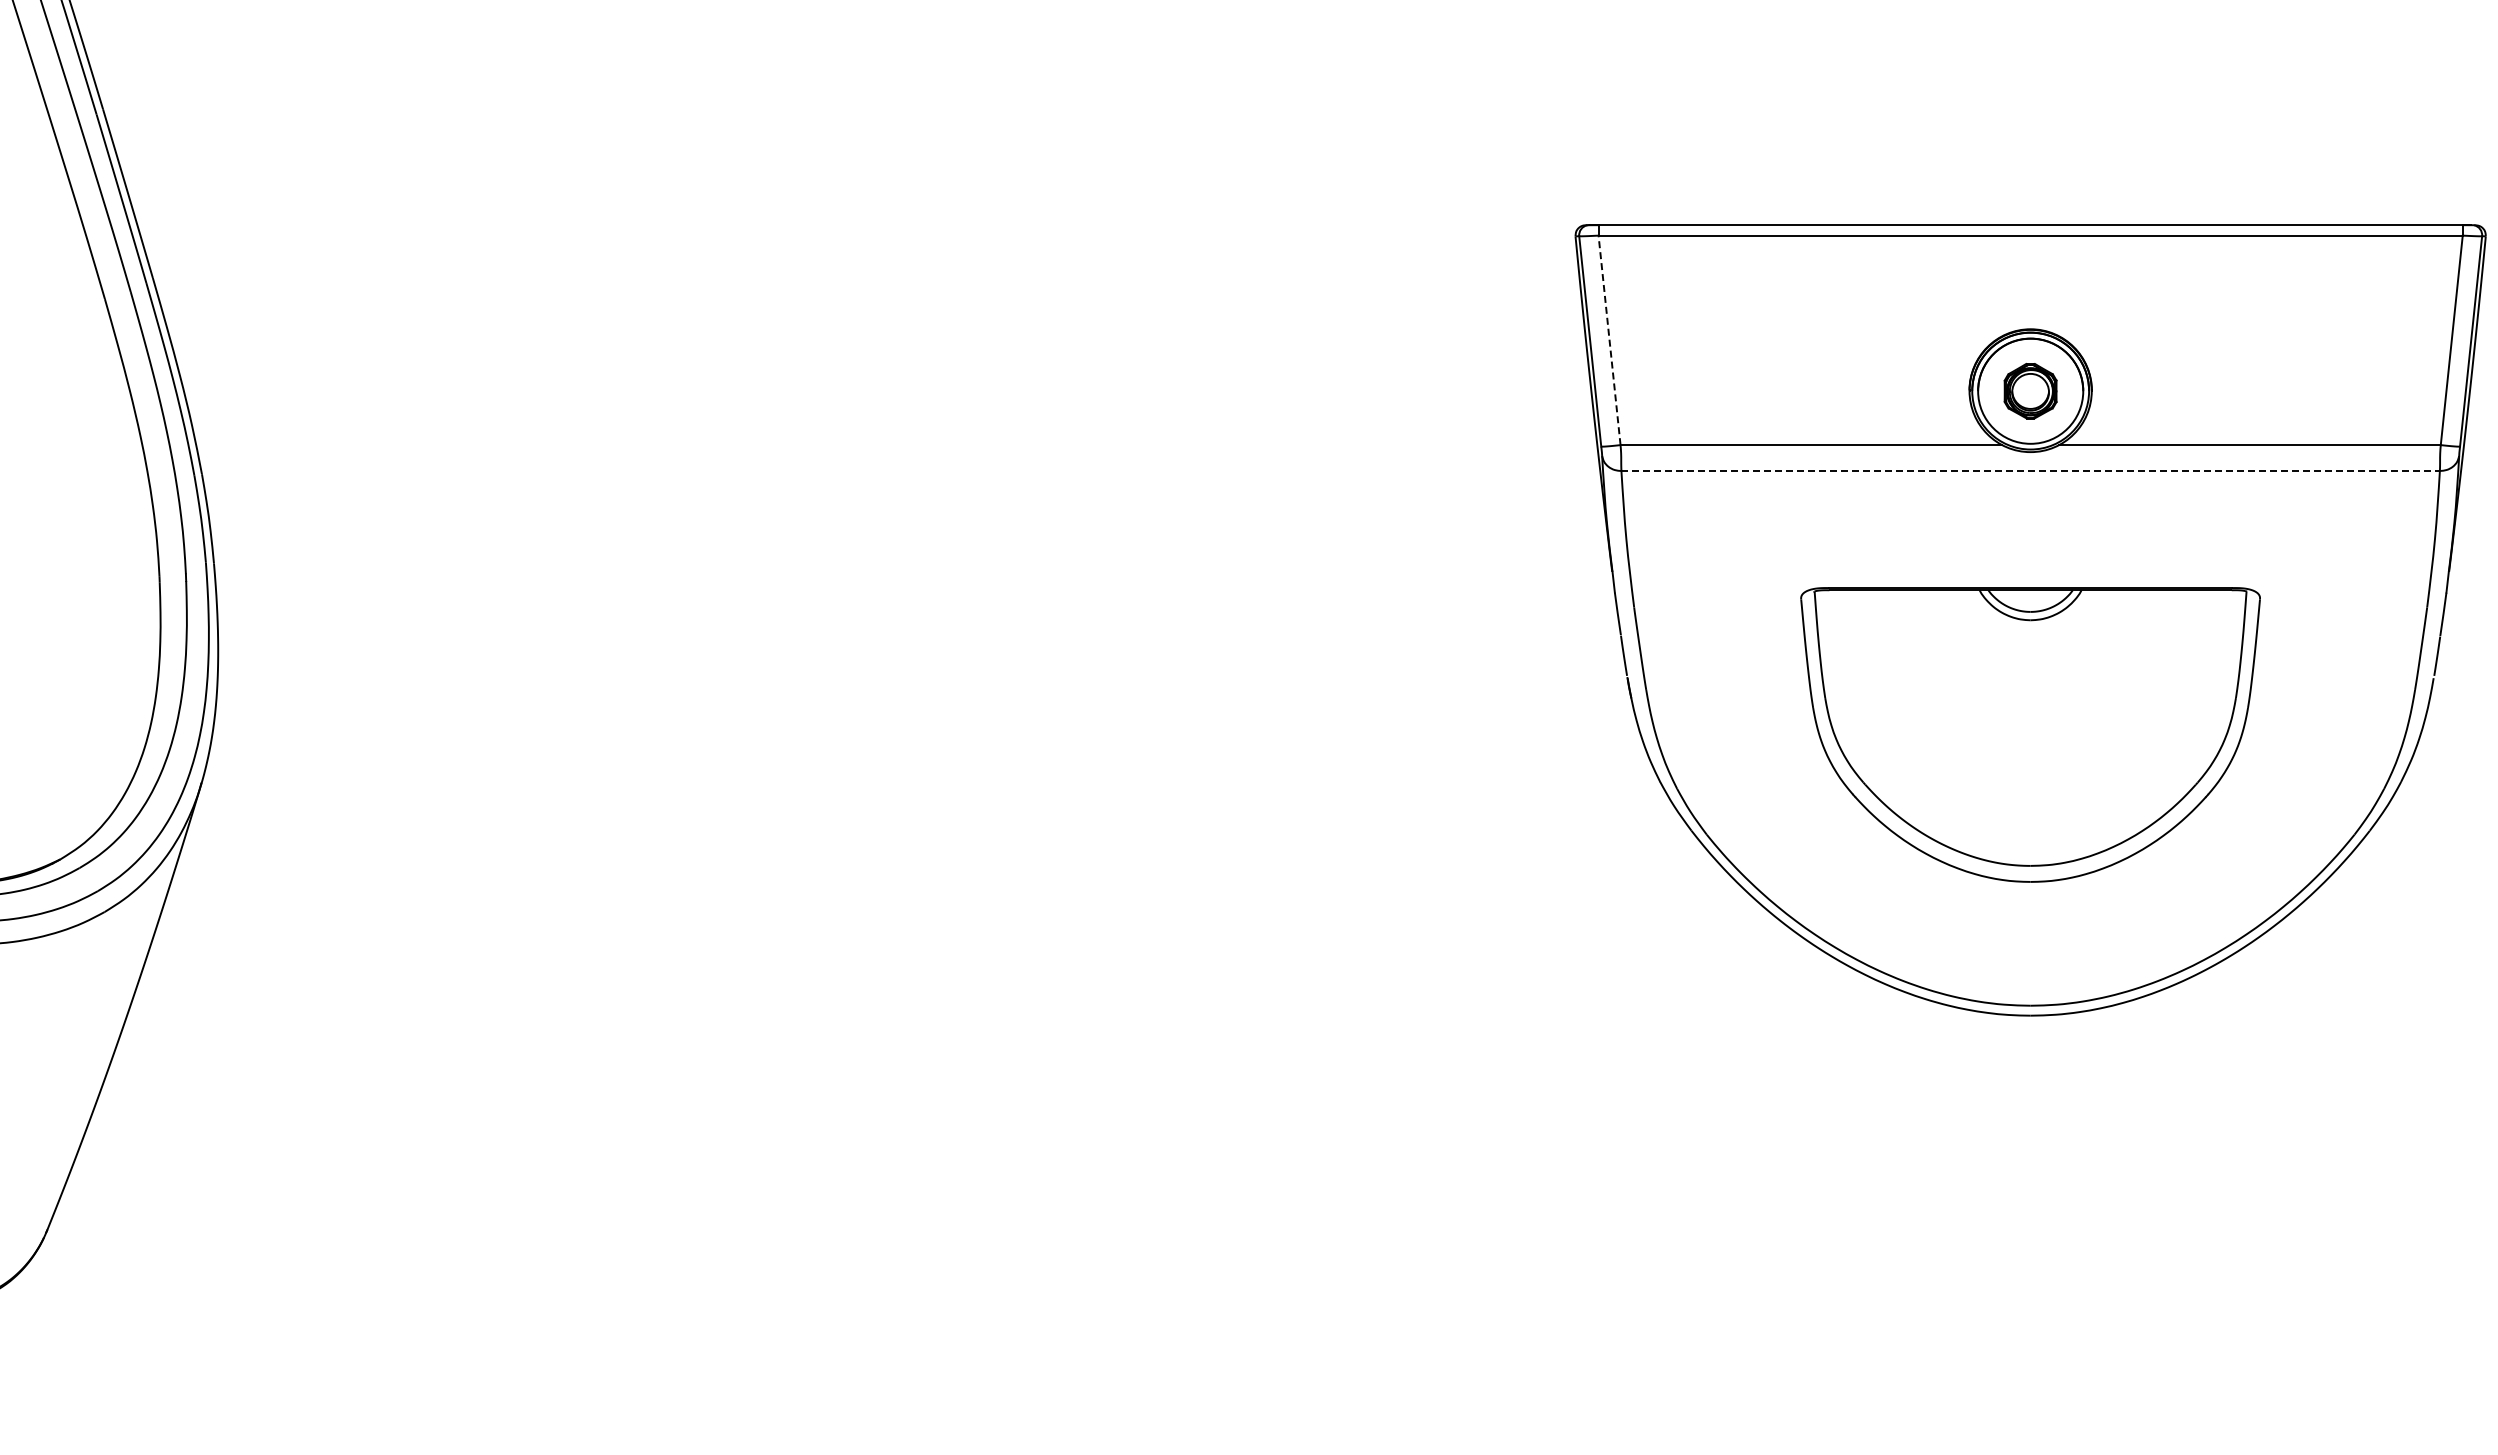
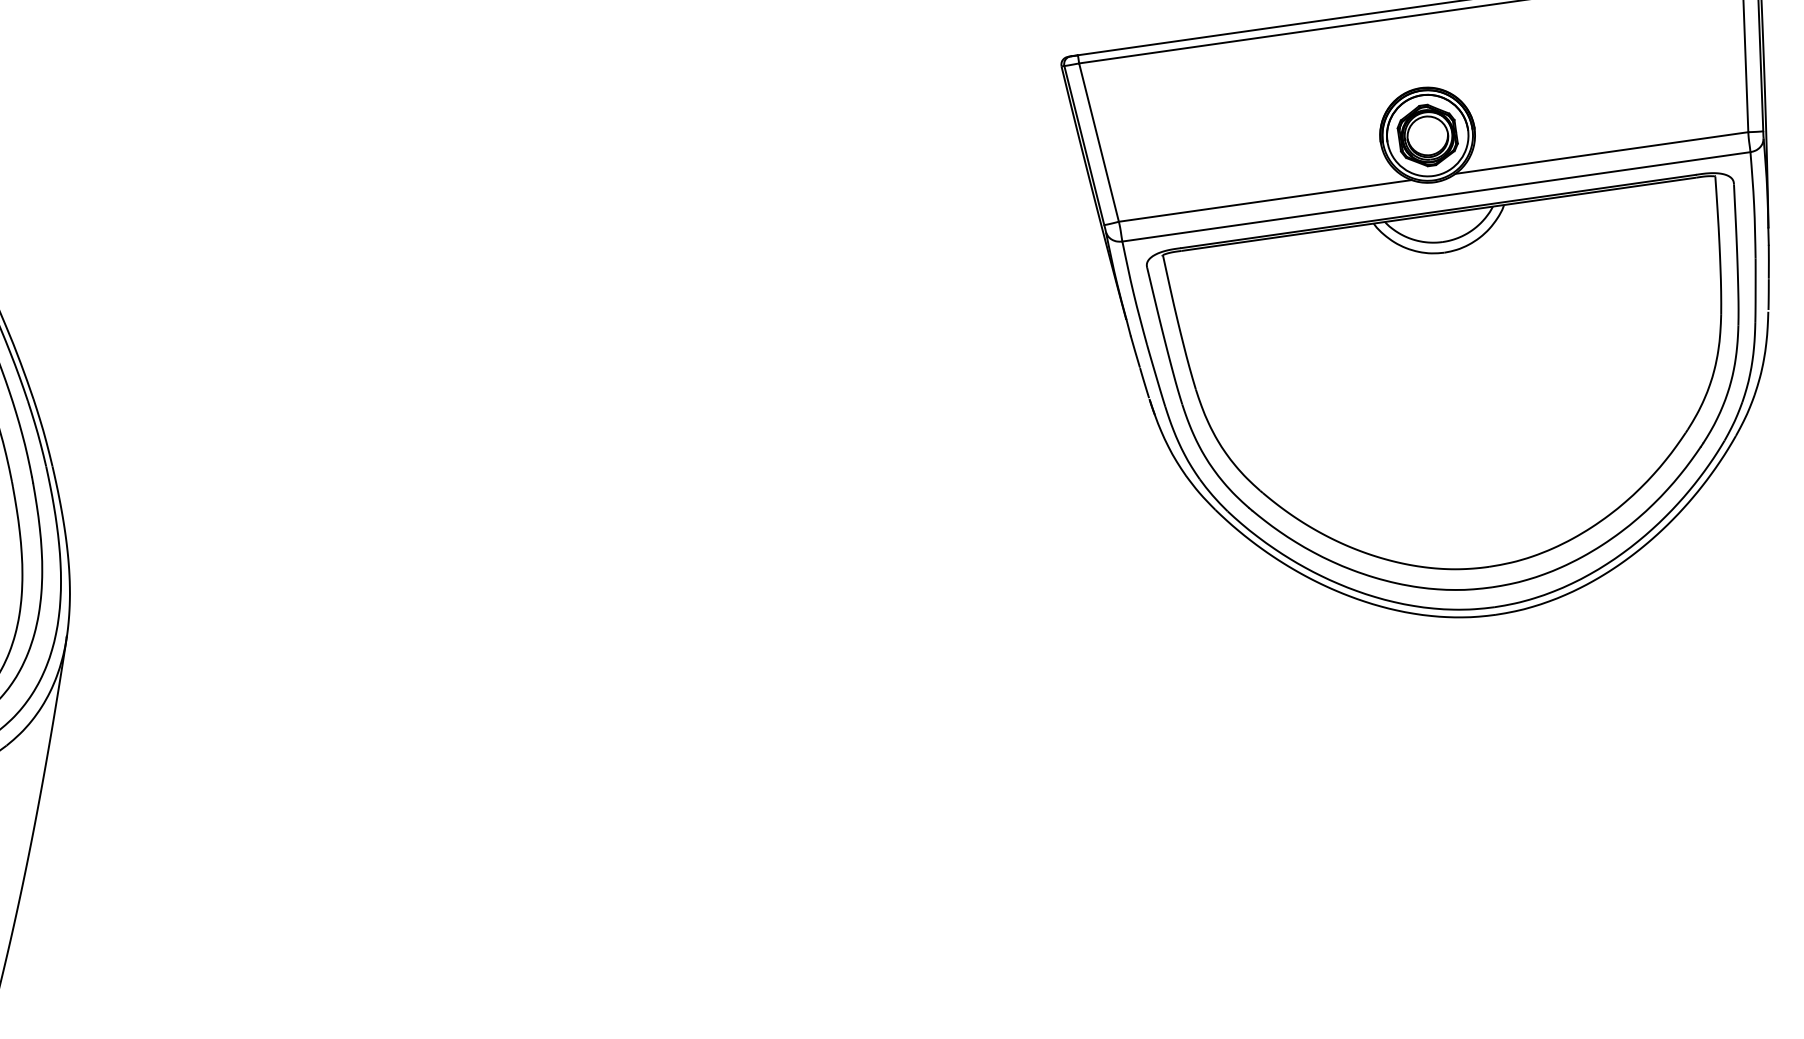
line: (1609, 339) -> (1098, 141), dashed -> solid
part: (2030, 390) -> (1427, 135), size x1.43
line: (2031, 471) -> (1437, 197), dashed -> solid
part: (2030, 734) -> (1465, 399), size x1.67

